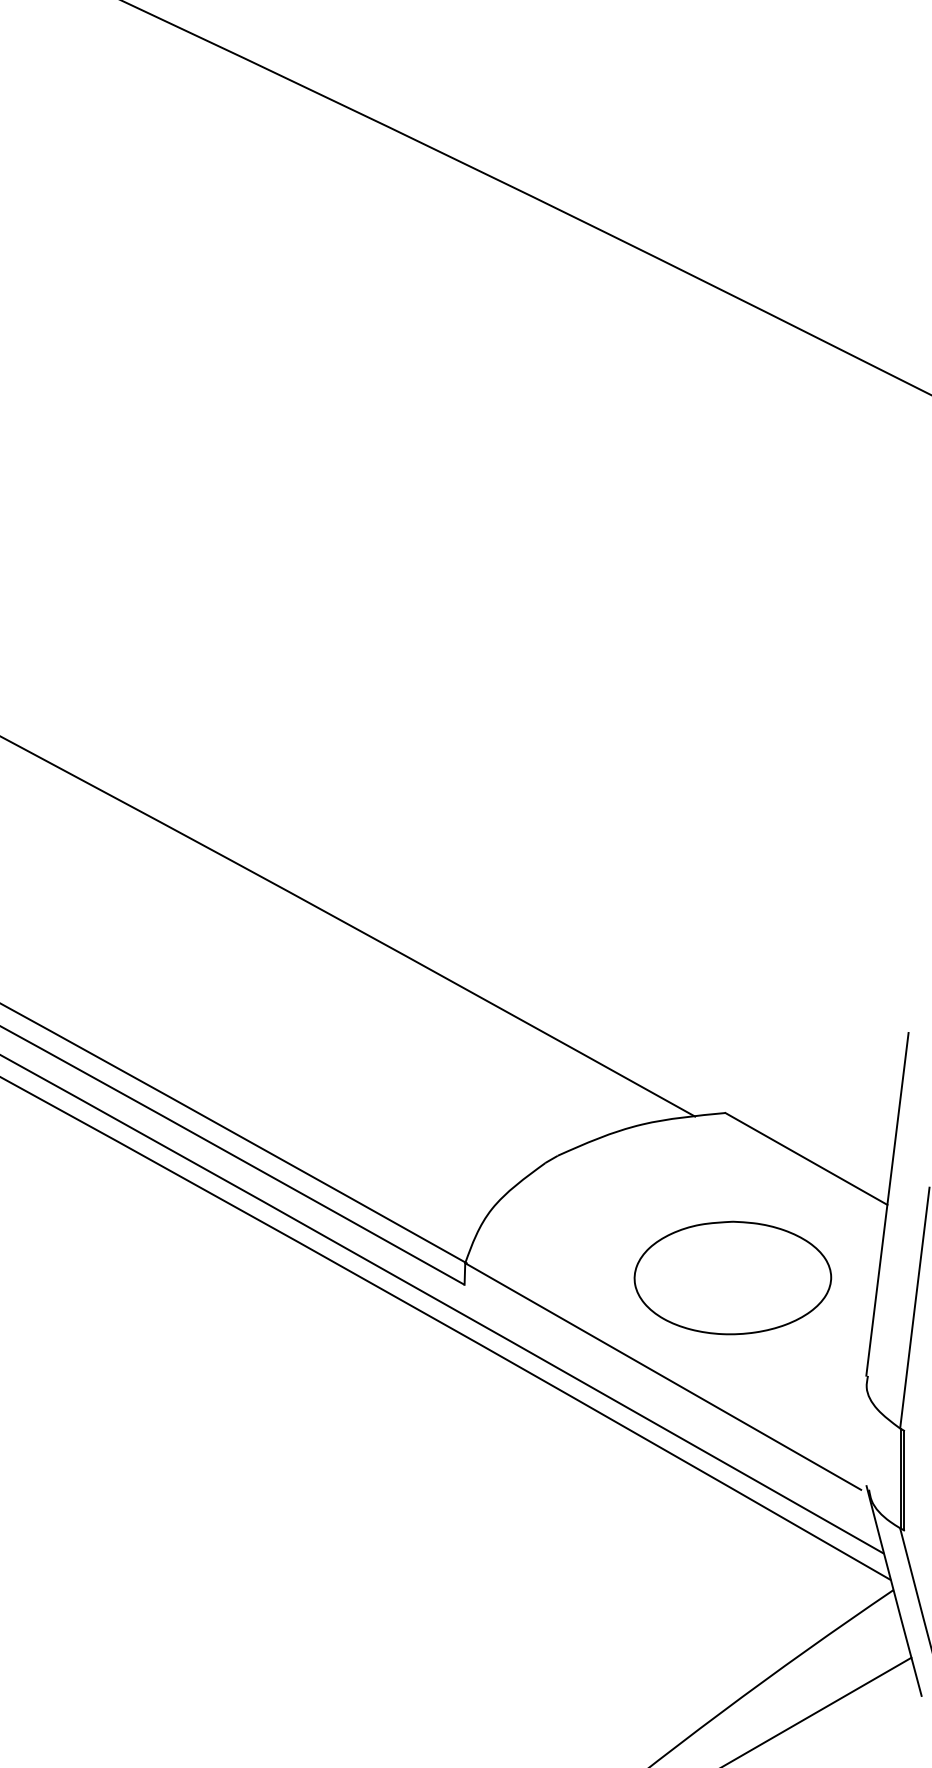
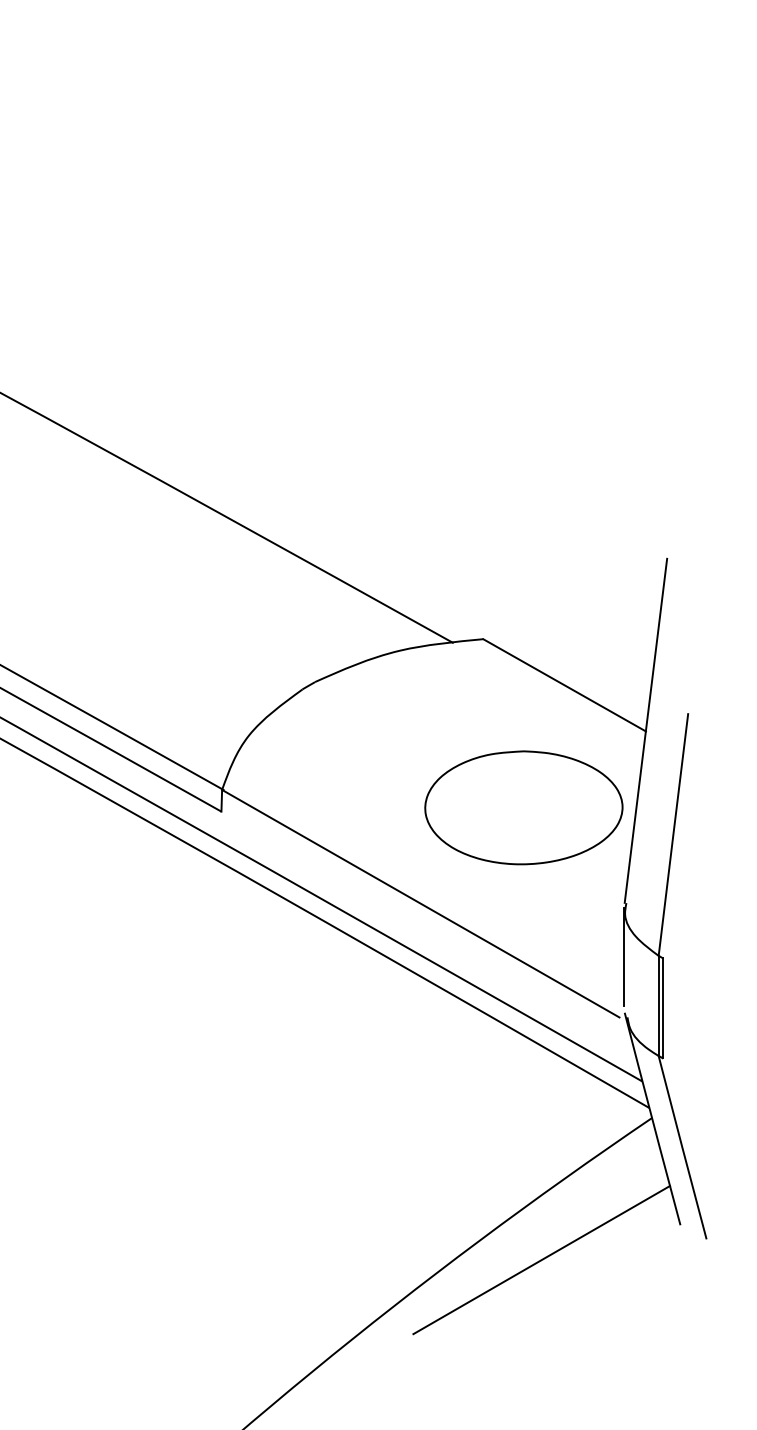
part: (732, 1277) -> (523, 807), moved
line: (866, 1429) -> (624, 956), added

